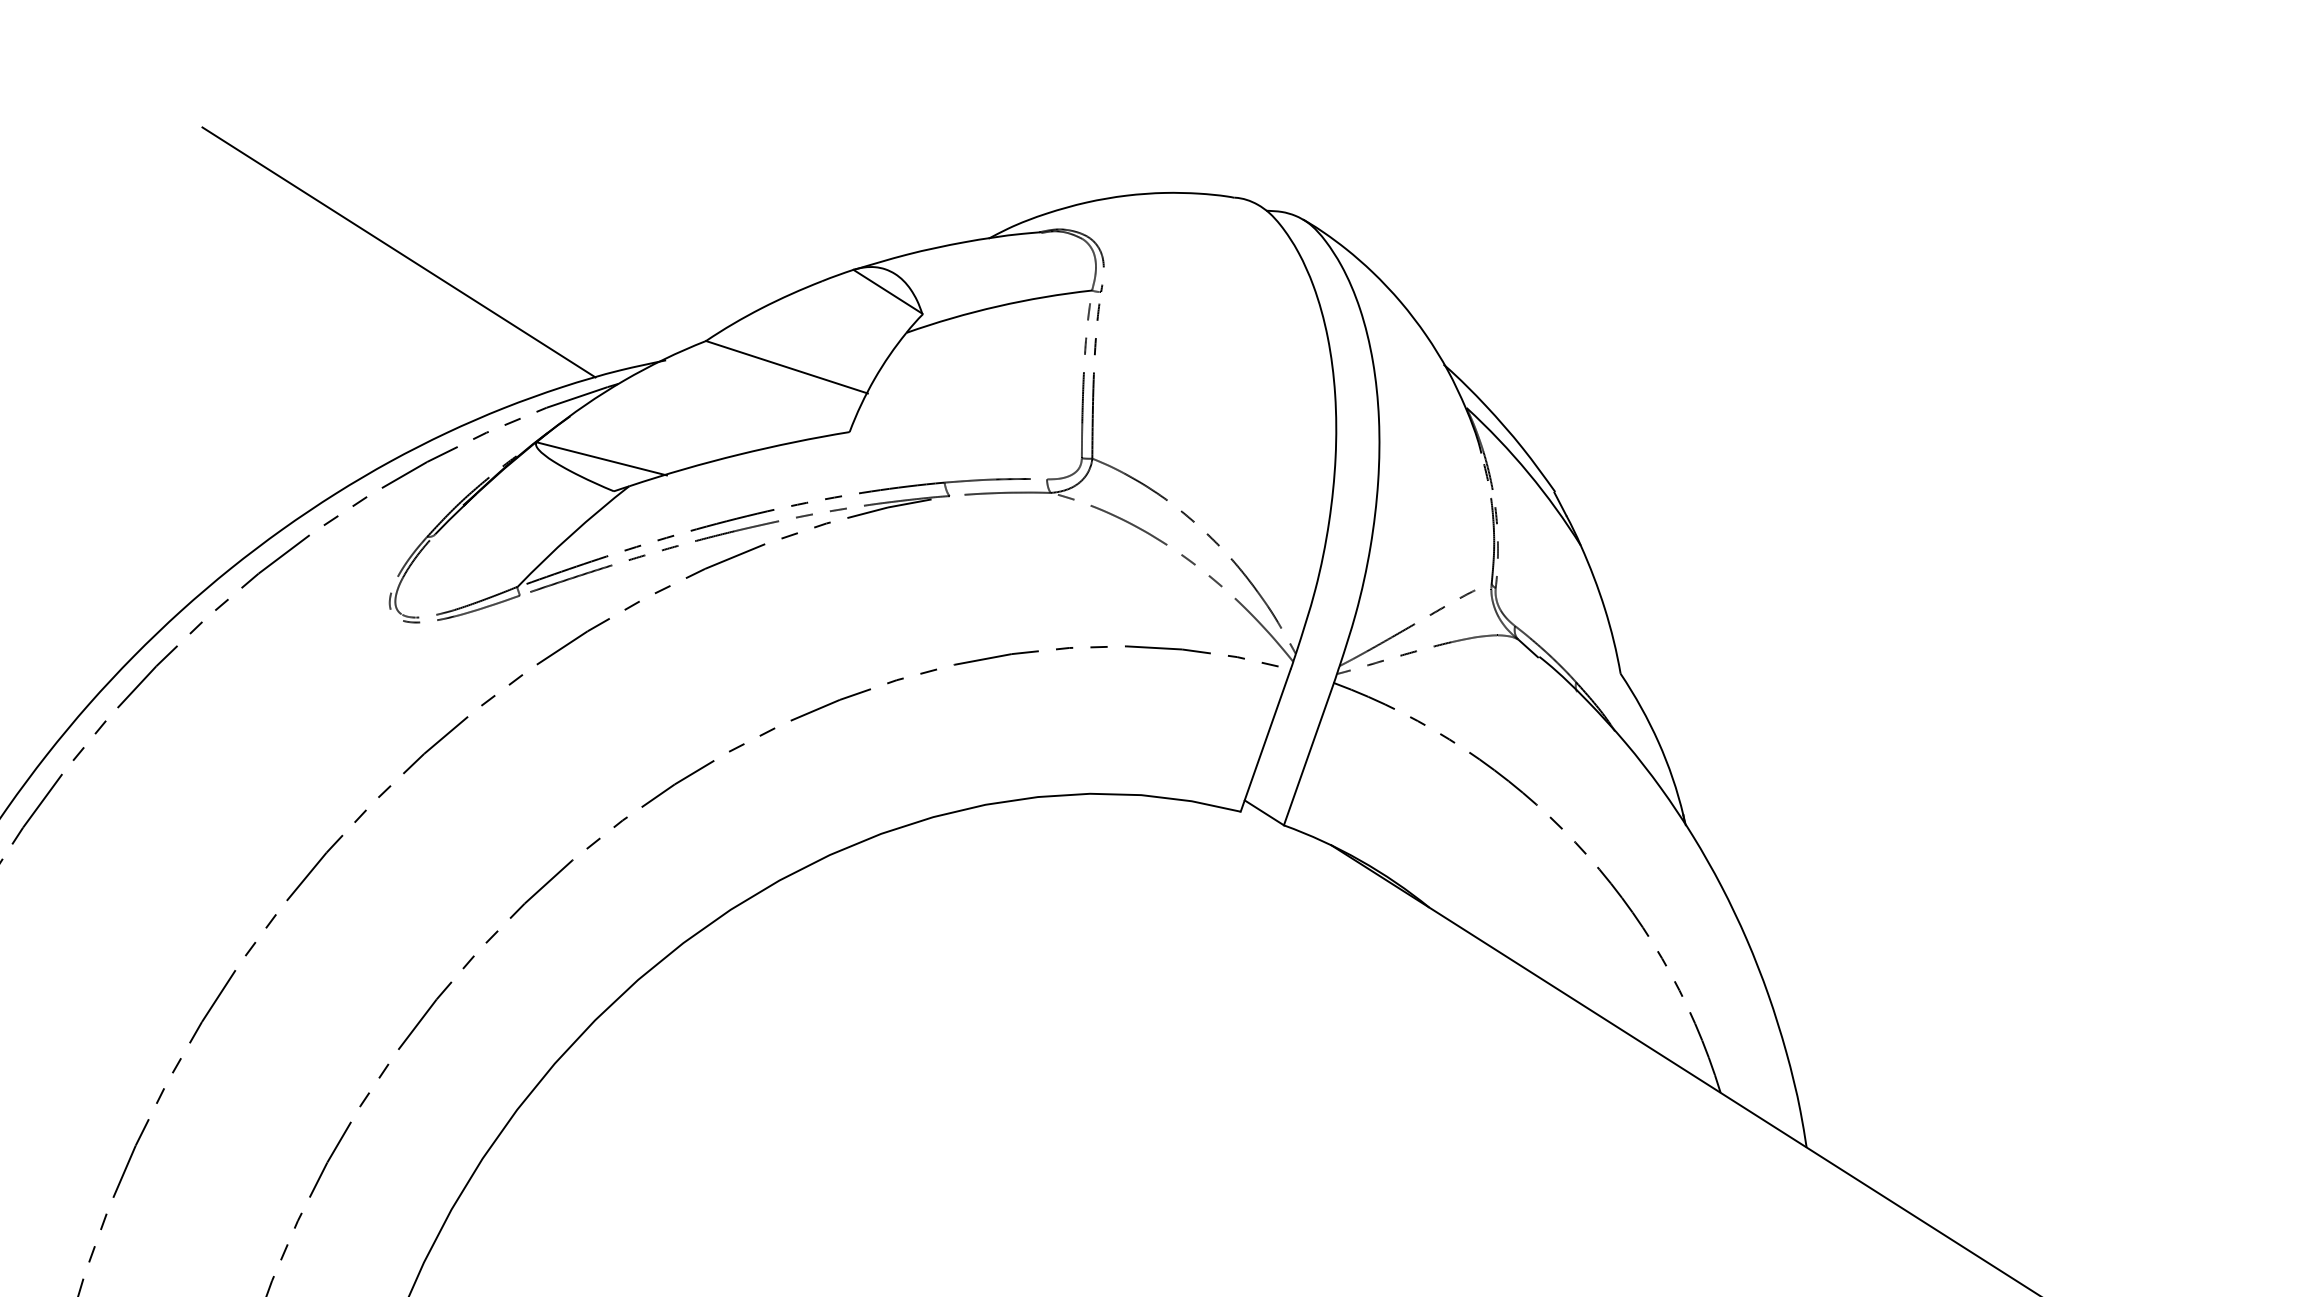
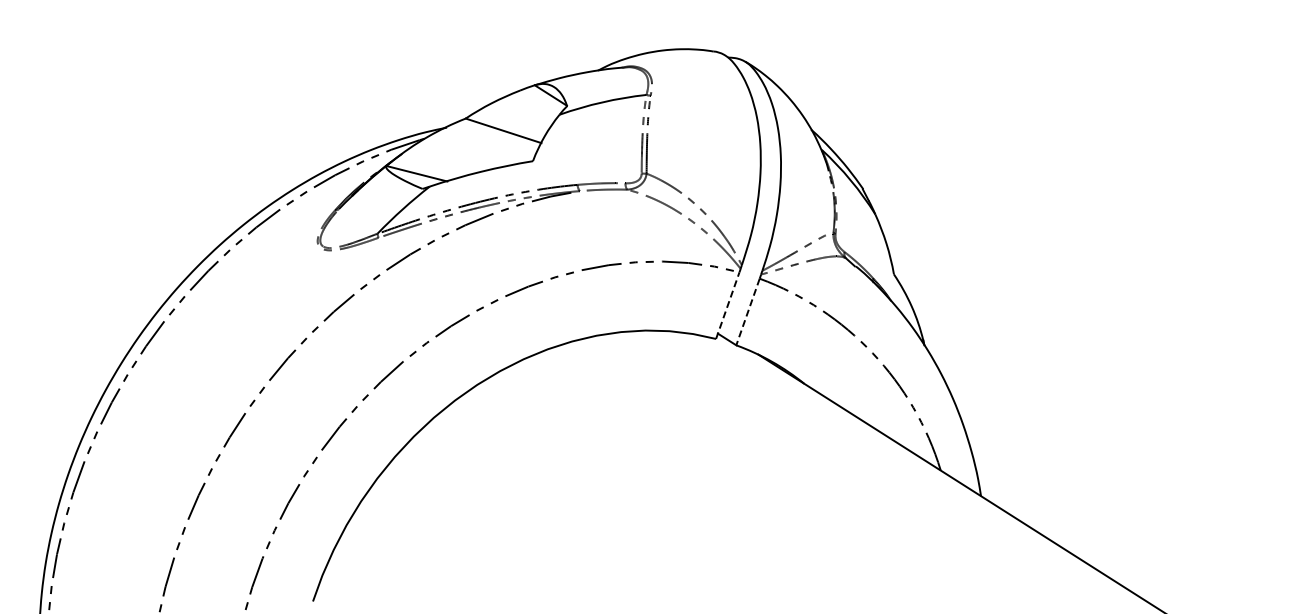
line: (400, 251) -> (322, 76), removed
line: (1265, 740) -> (727, 305), solid -> dashed
line: (1307, 755) -> (747, 312), solid -> dashed

